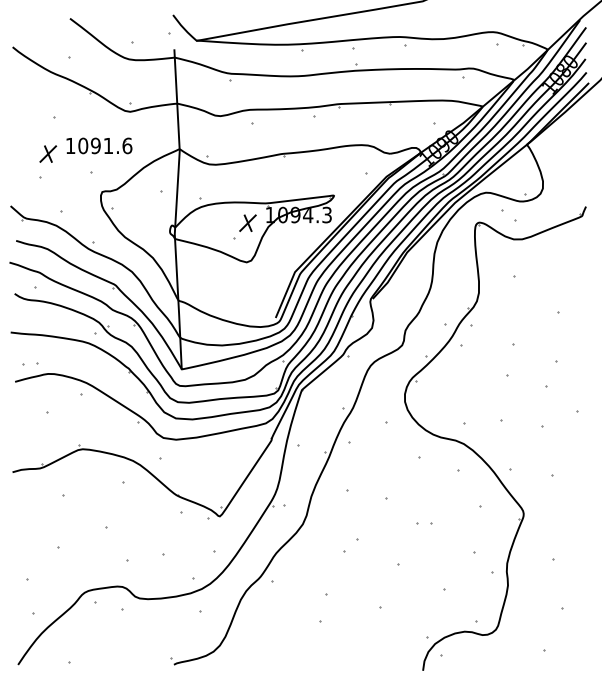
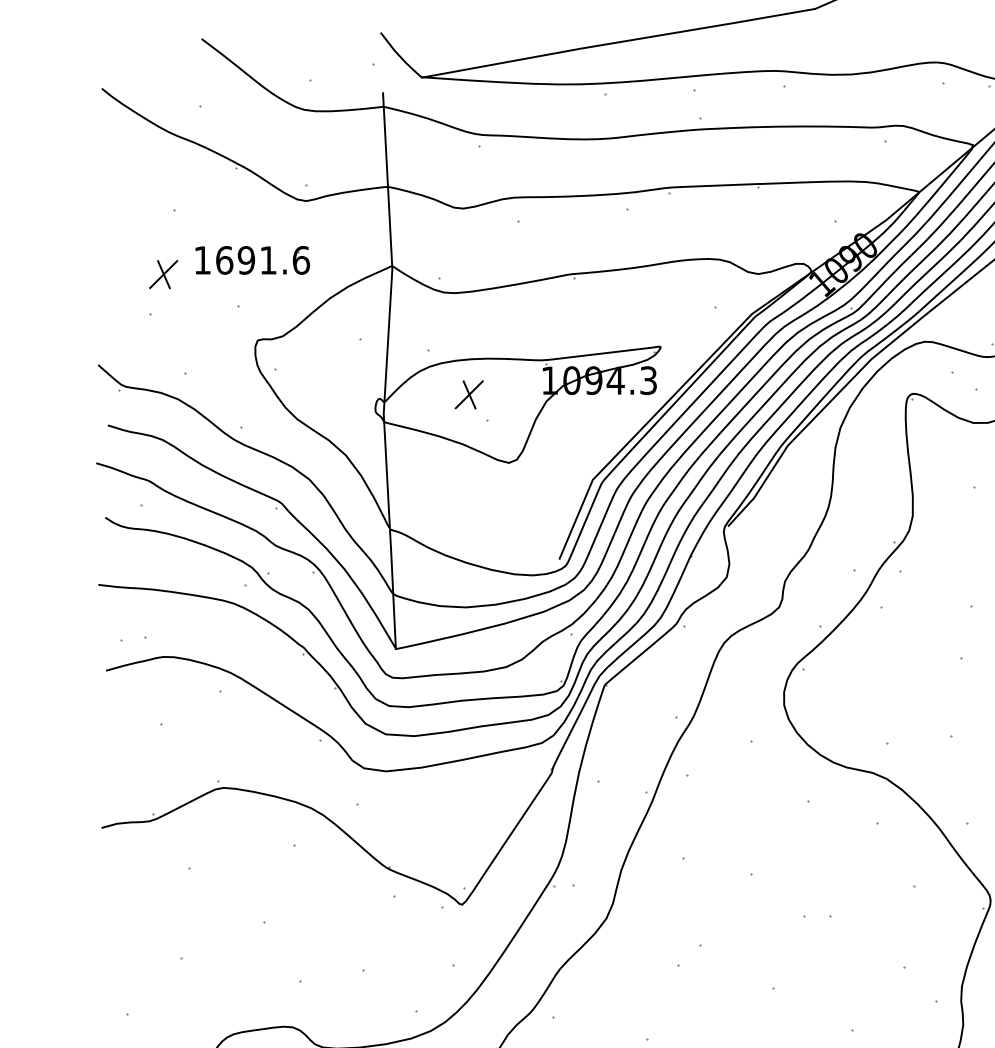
text: (83, 145) -> (224, 259), 1091.6 -> 1691.6
part: (247, 222) -> (468, 393), moved

